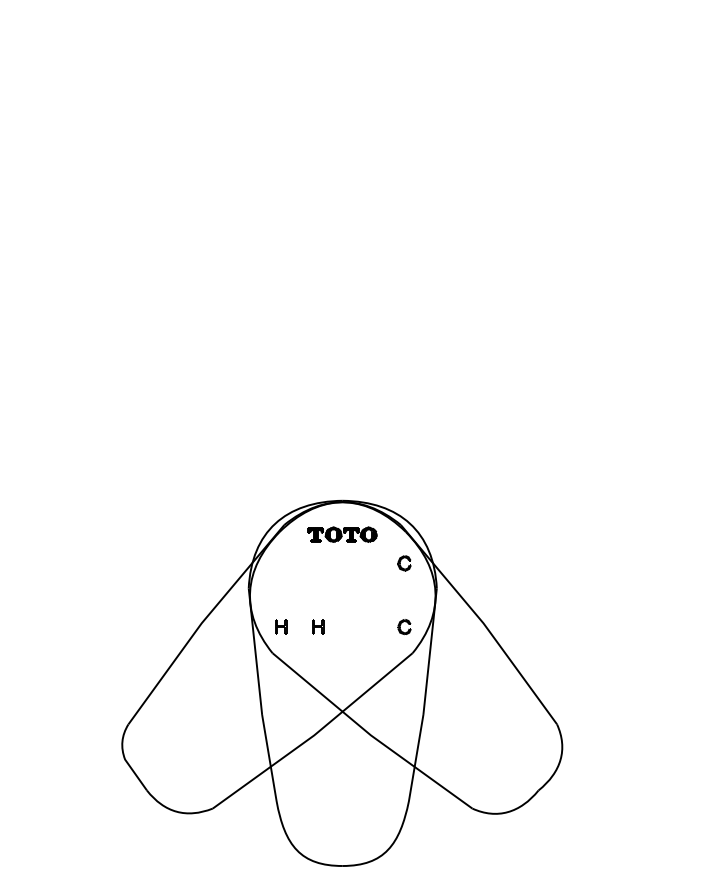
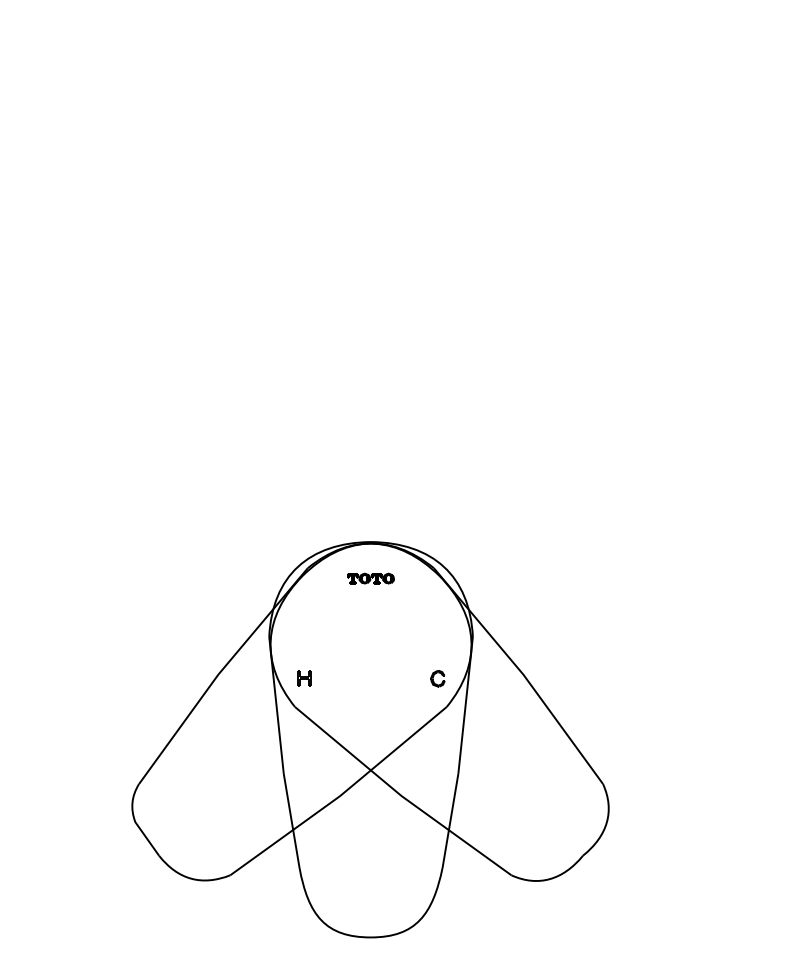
part: (342, 534) -> (370, 578), size x0.62
part: (404, 563) -> (437, 609), removed
part: (318, 626) -> (344, 678), removed

